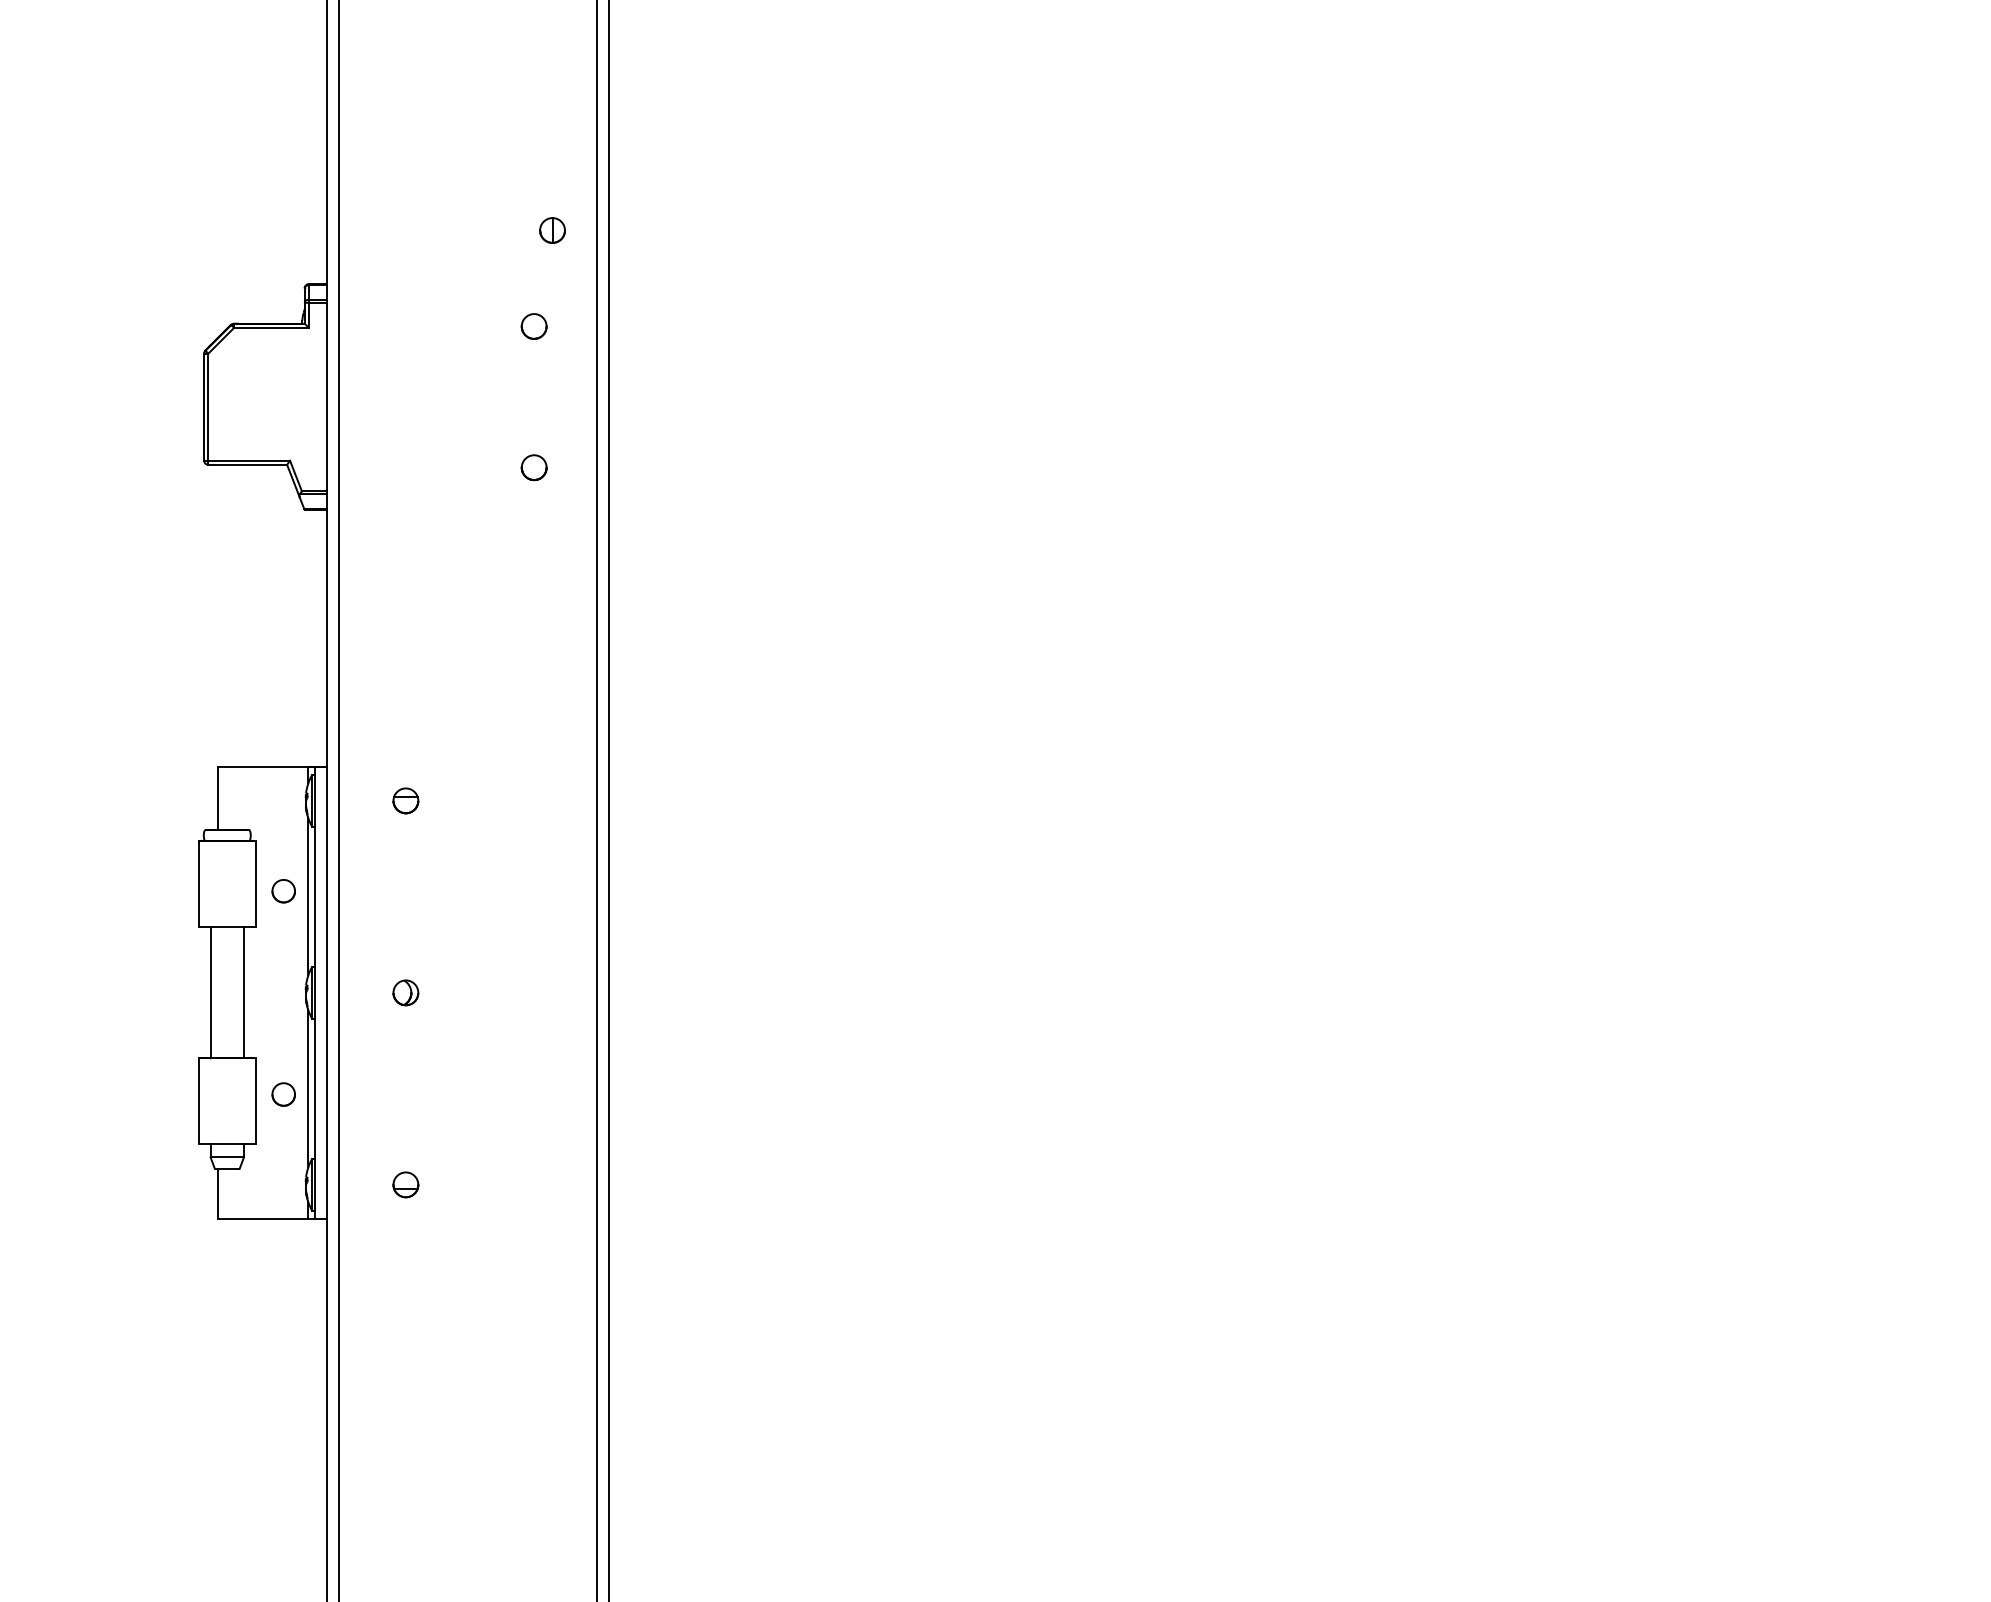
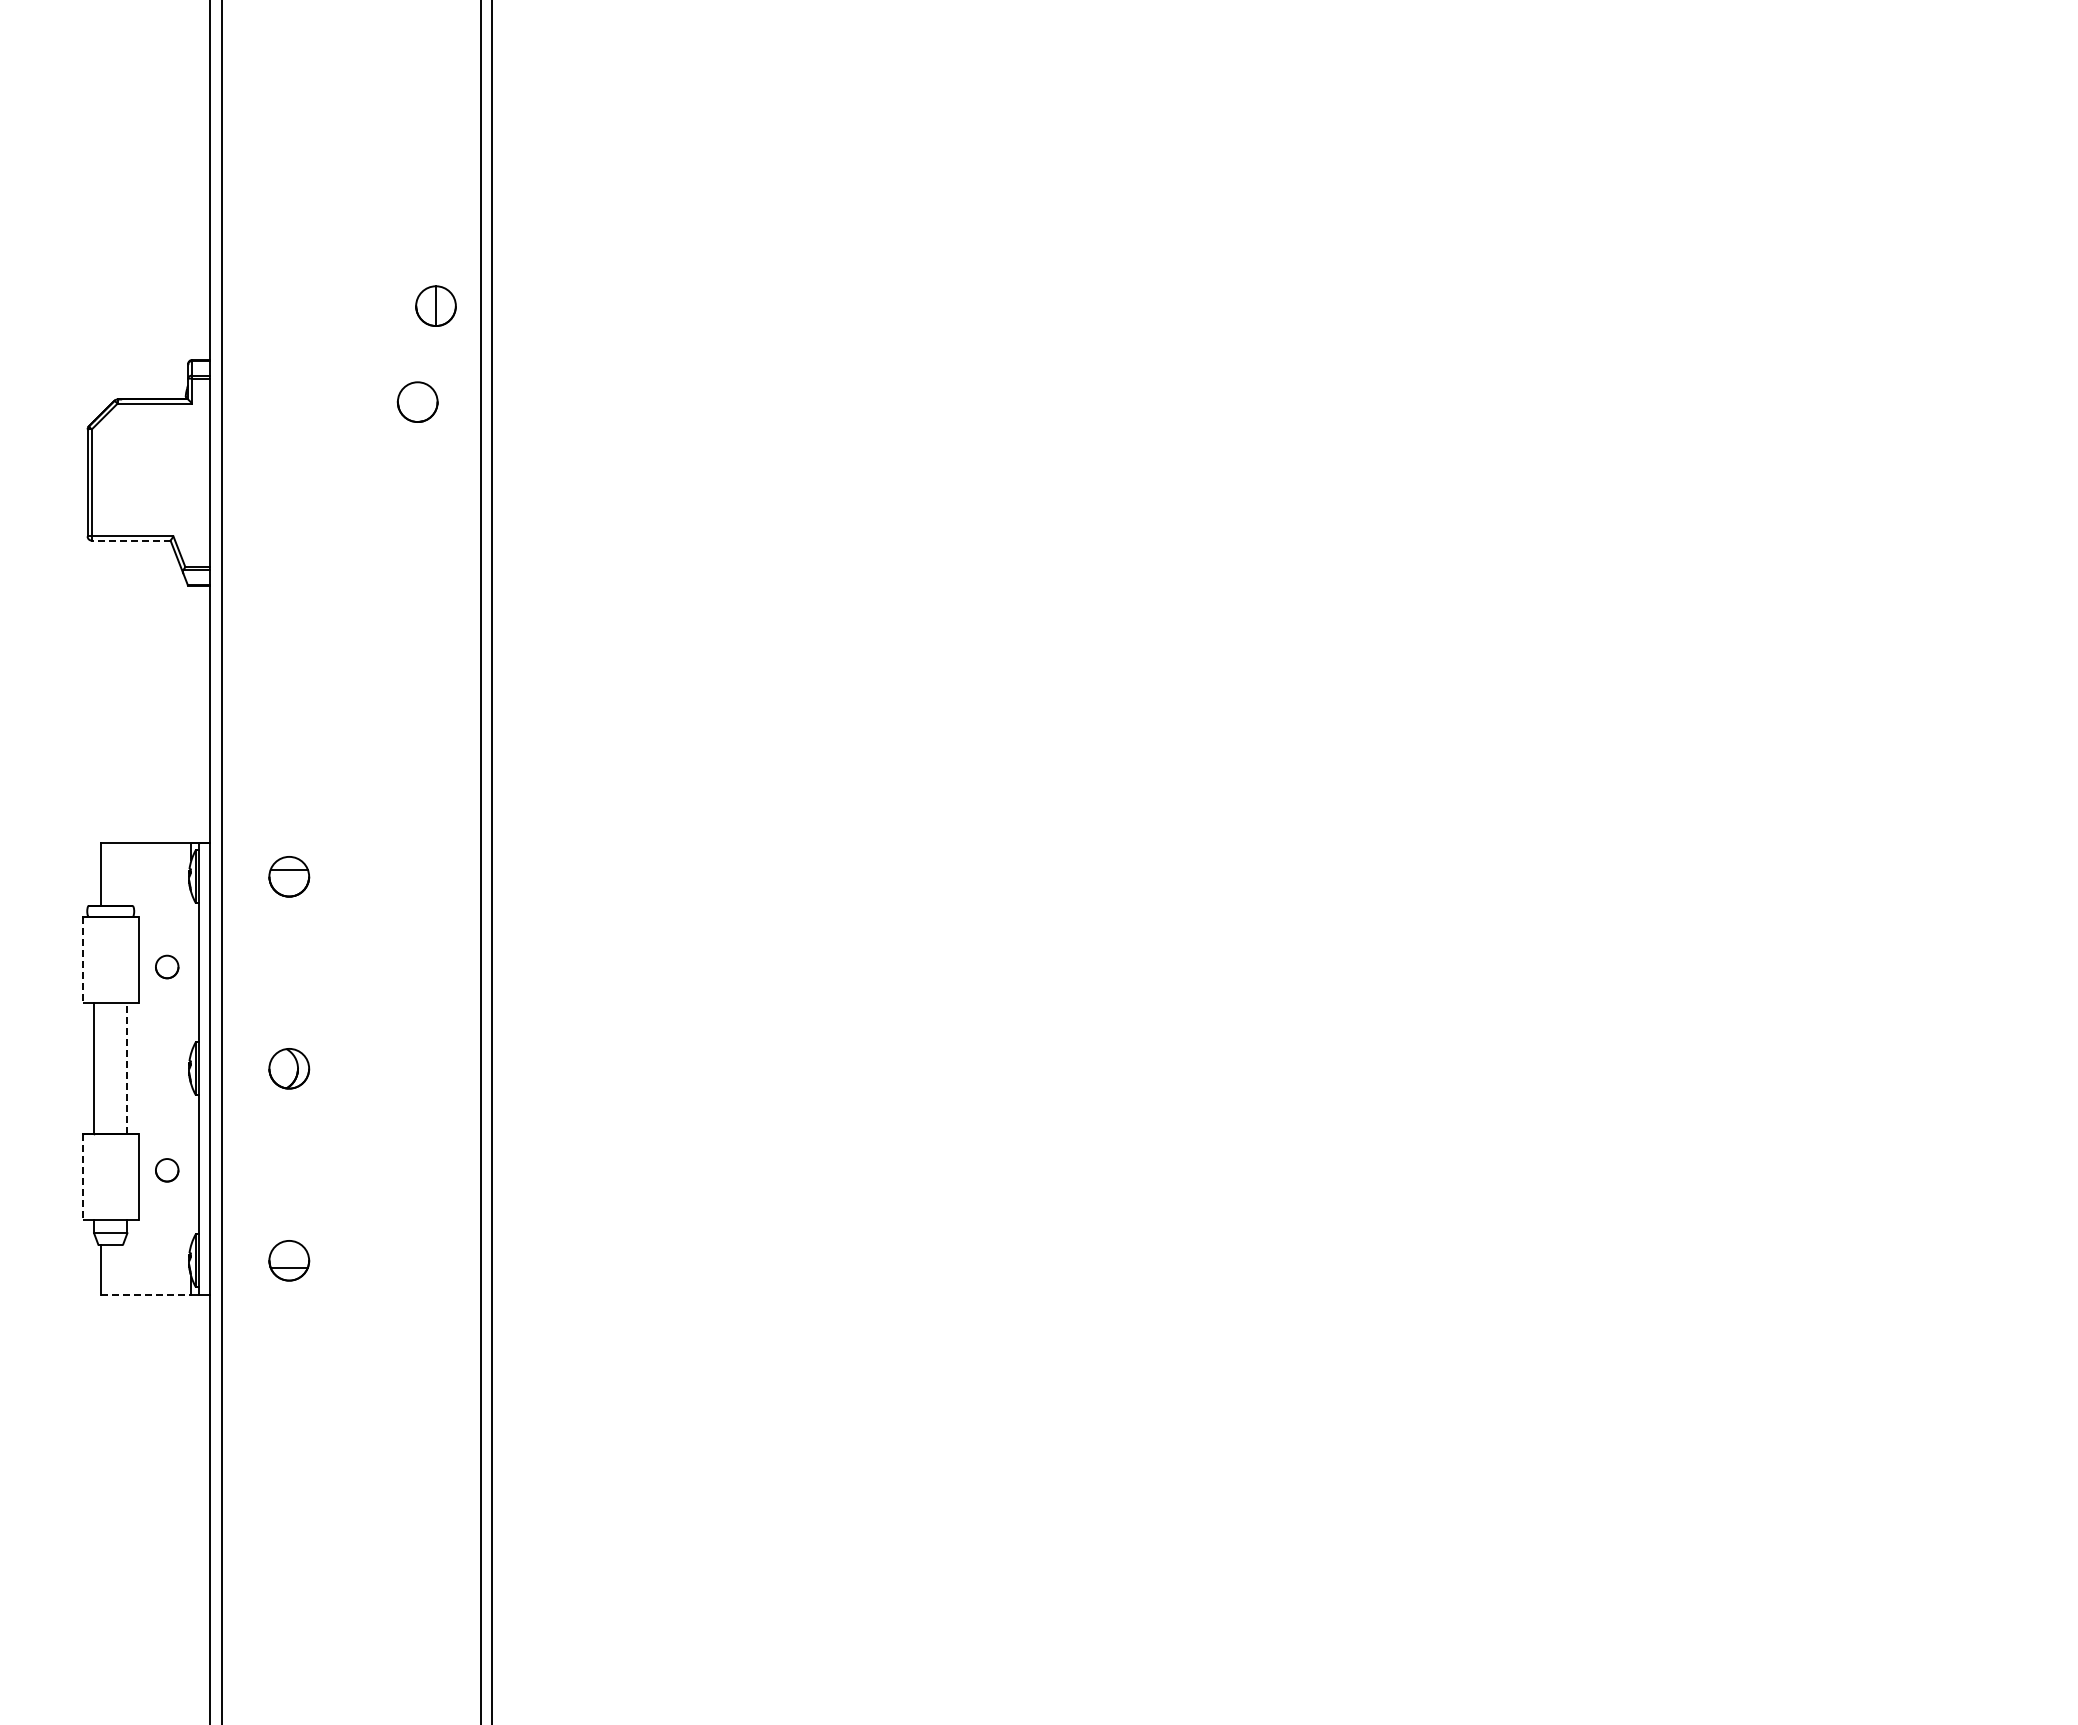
part: (552, 230) -> (435, 306), size x1.6
circle: (534, 326) -> (417, 402), size x1.6
line: (247, 464) -> (130, 540), solid -> dashed
part: (534, 467) -> (417, 543), removed
part: (406, 800) -> (289, 876), size x1.6
line: (199, 884) -> (82, 960), solid -> dashed
line: (308, 896) -> (191, 972), removed
line: (244, 992) -> (127, 1068), solid -> dashed
part: (406, 992) -> (289, 1068), size x1.6
line: (308, 1088) -> (191, 1164), removed
line: (199, 1101) -> (82, 1177), solid -> dashed
part: (406, 1184) -> (289, 1260), size x1.6
line: (263, 1218) -> (146, 1294), solid -> dashed

